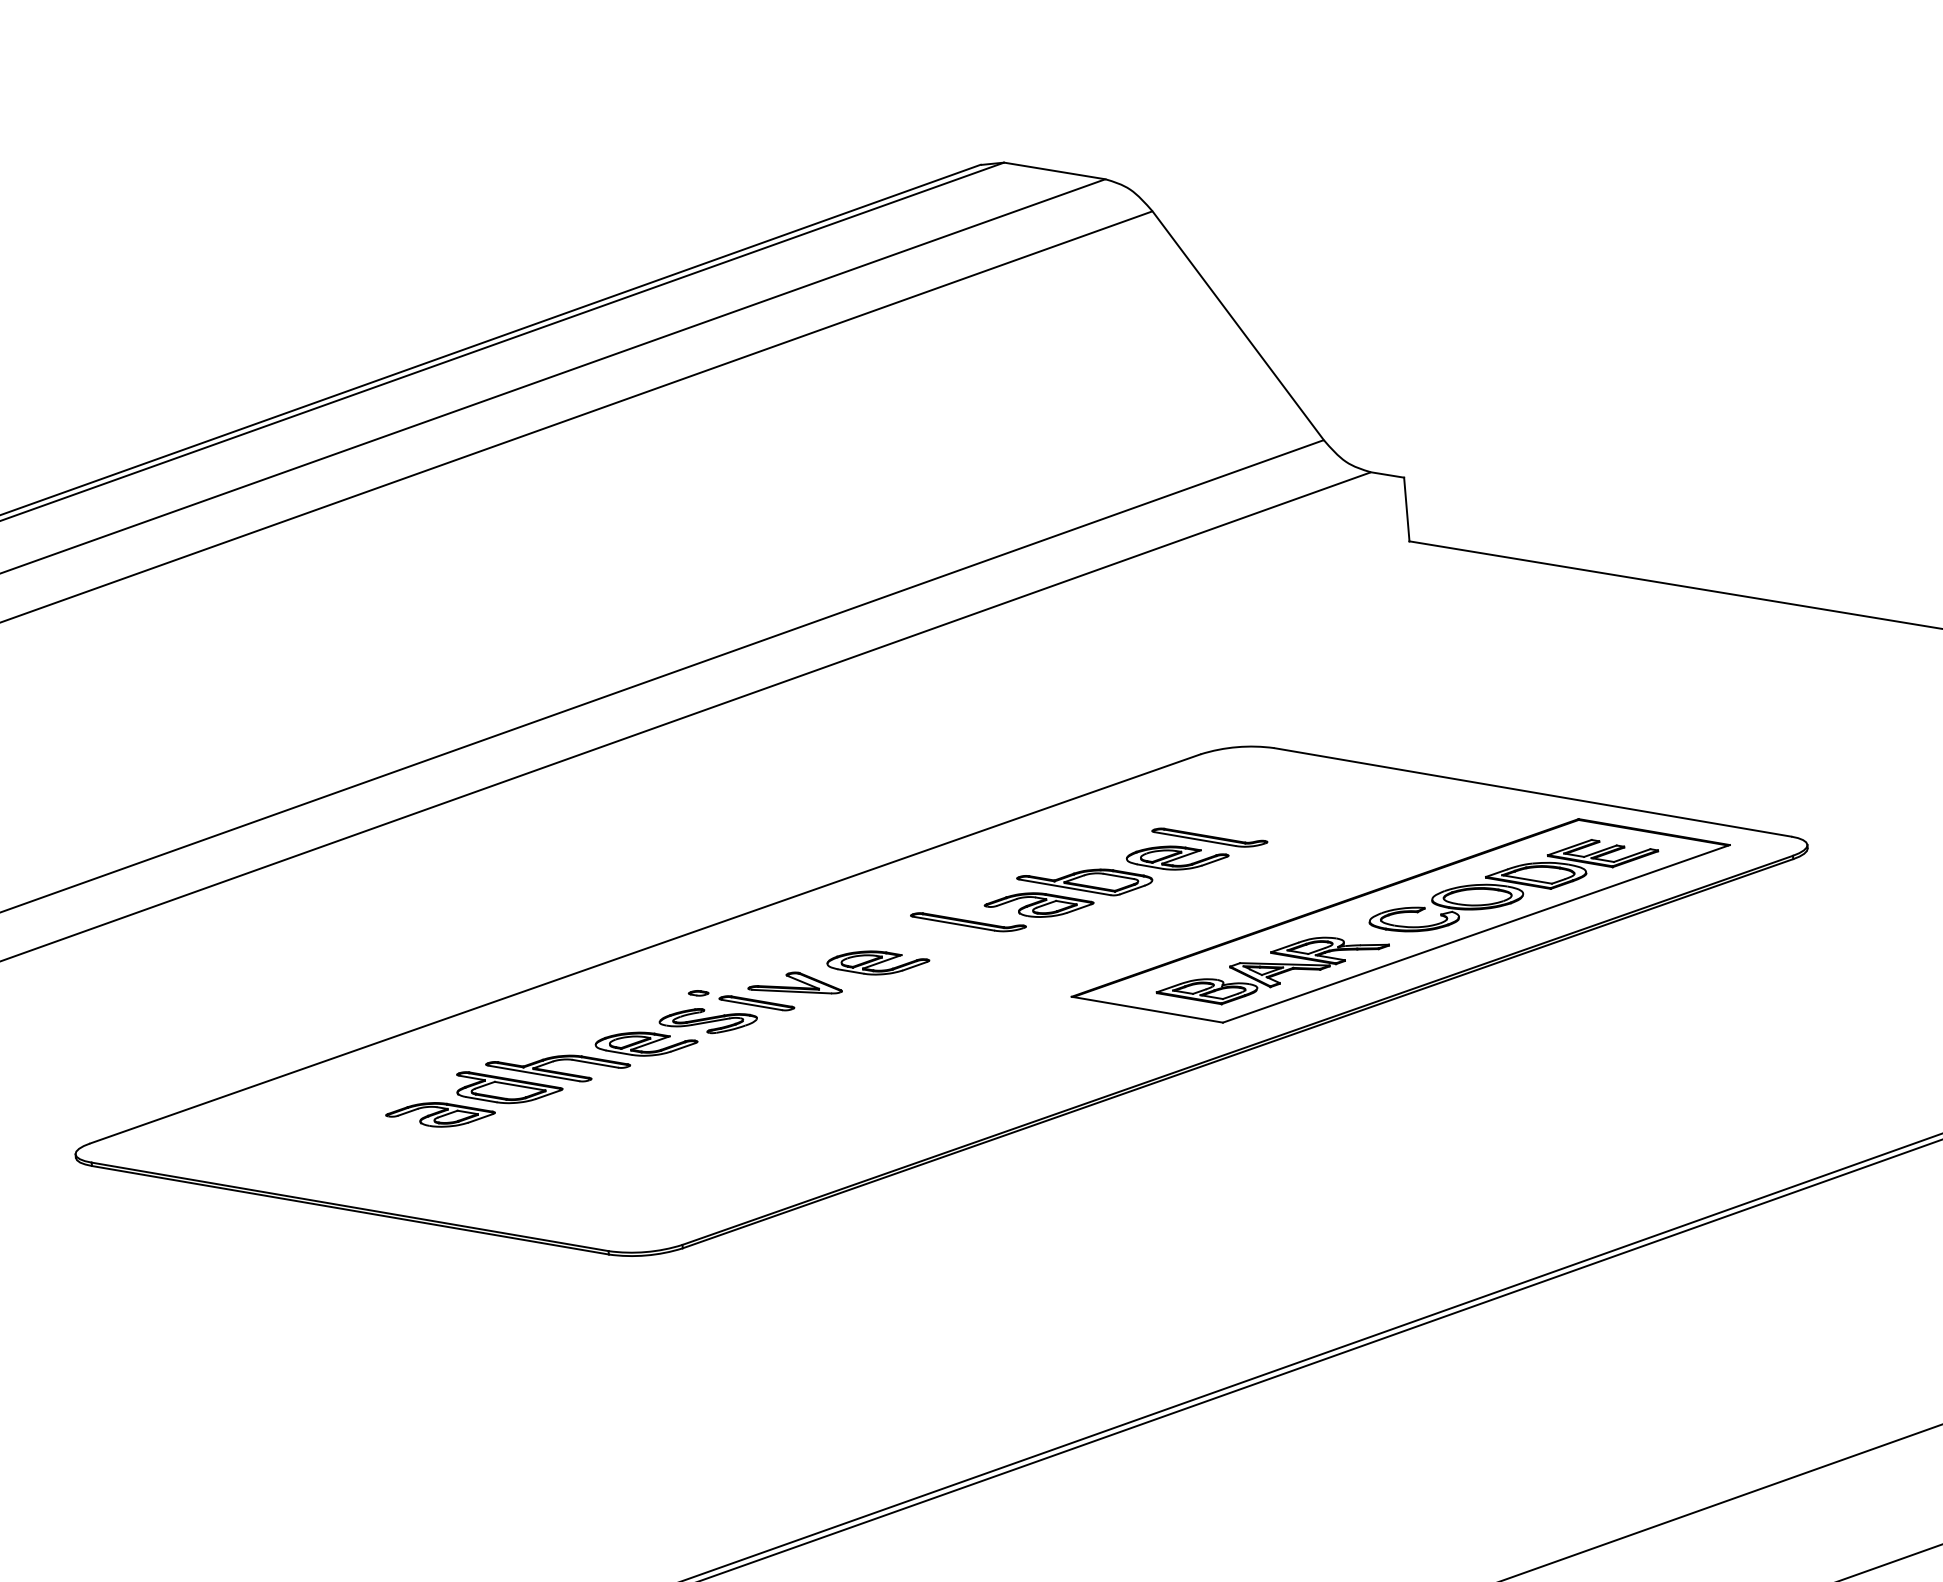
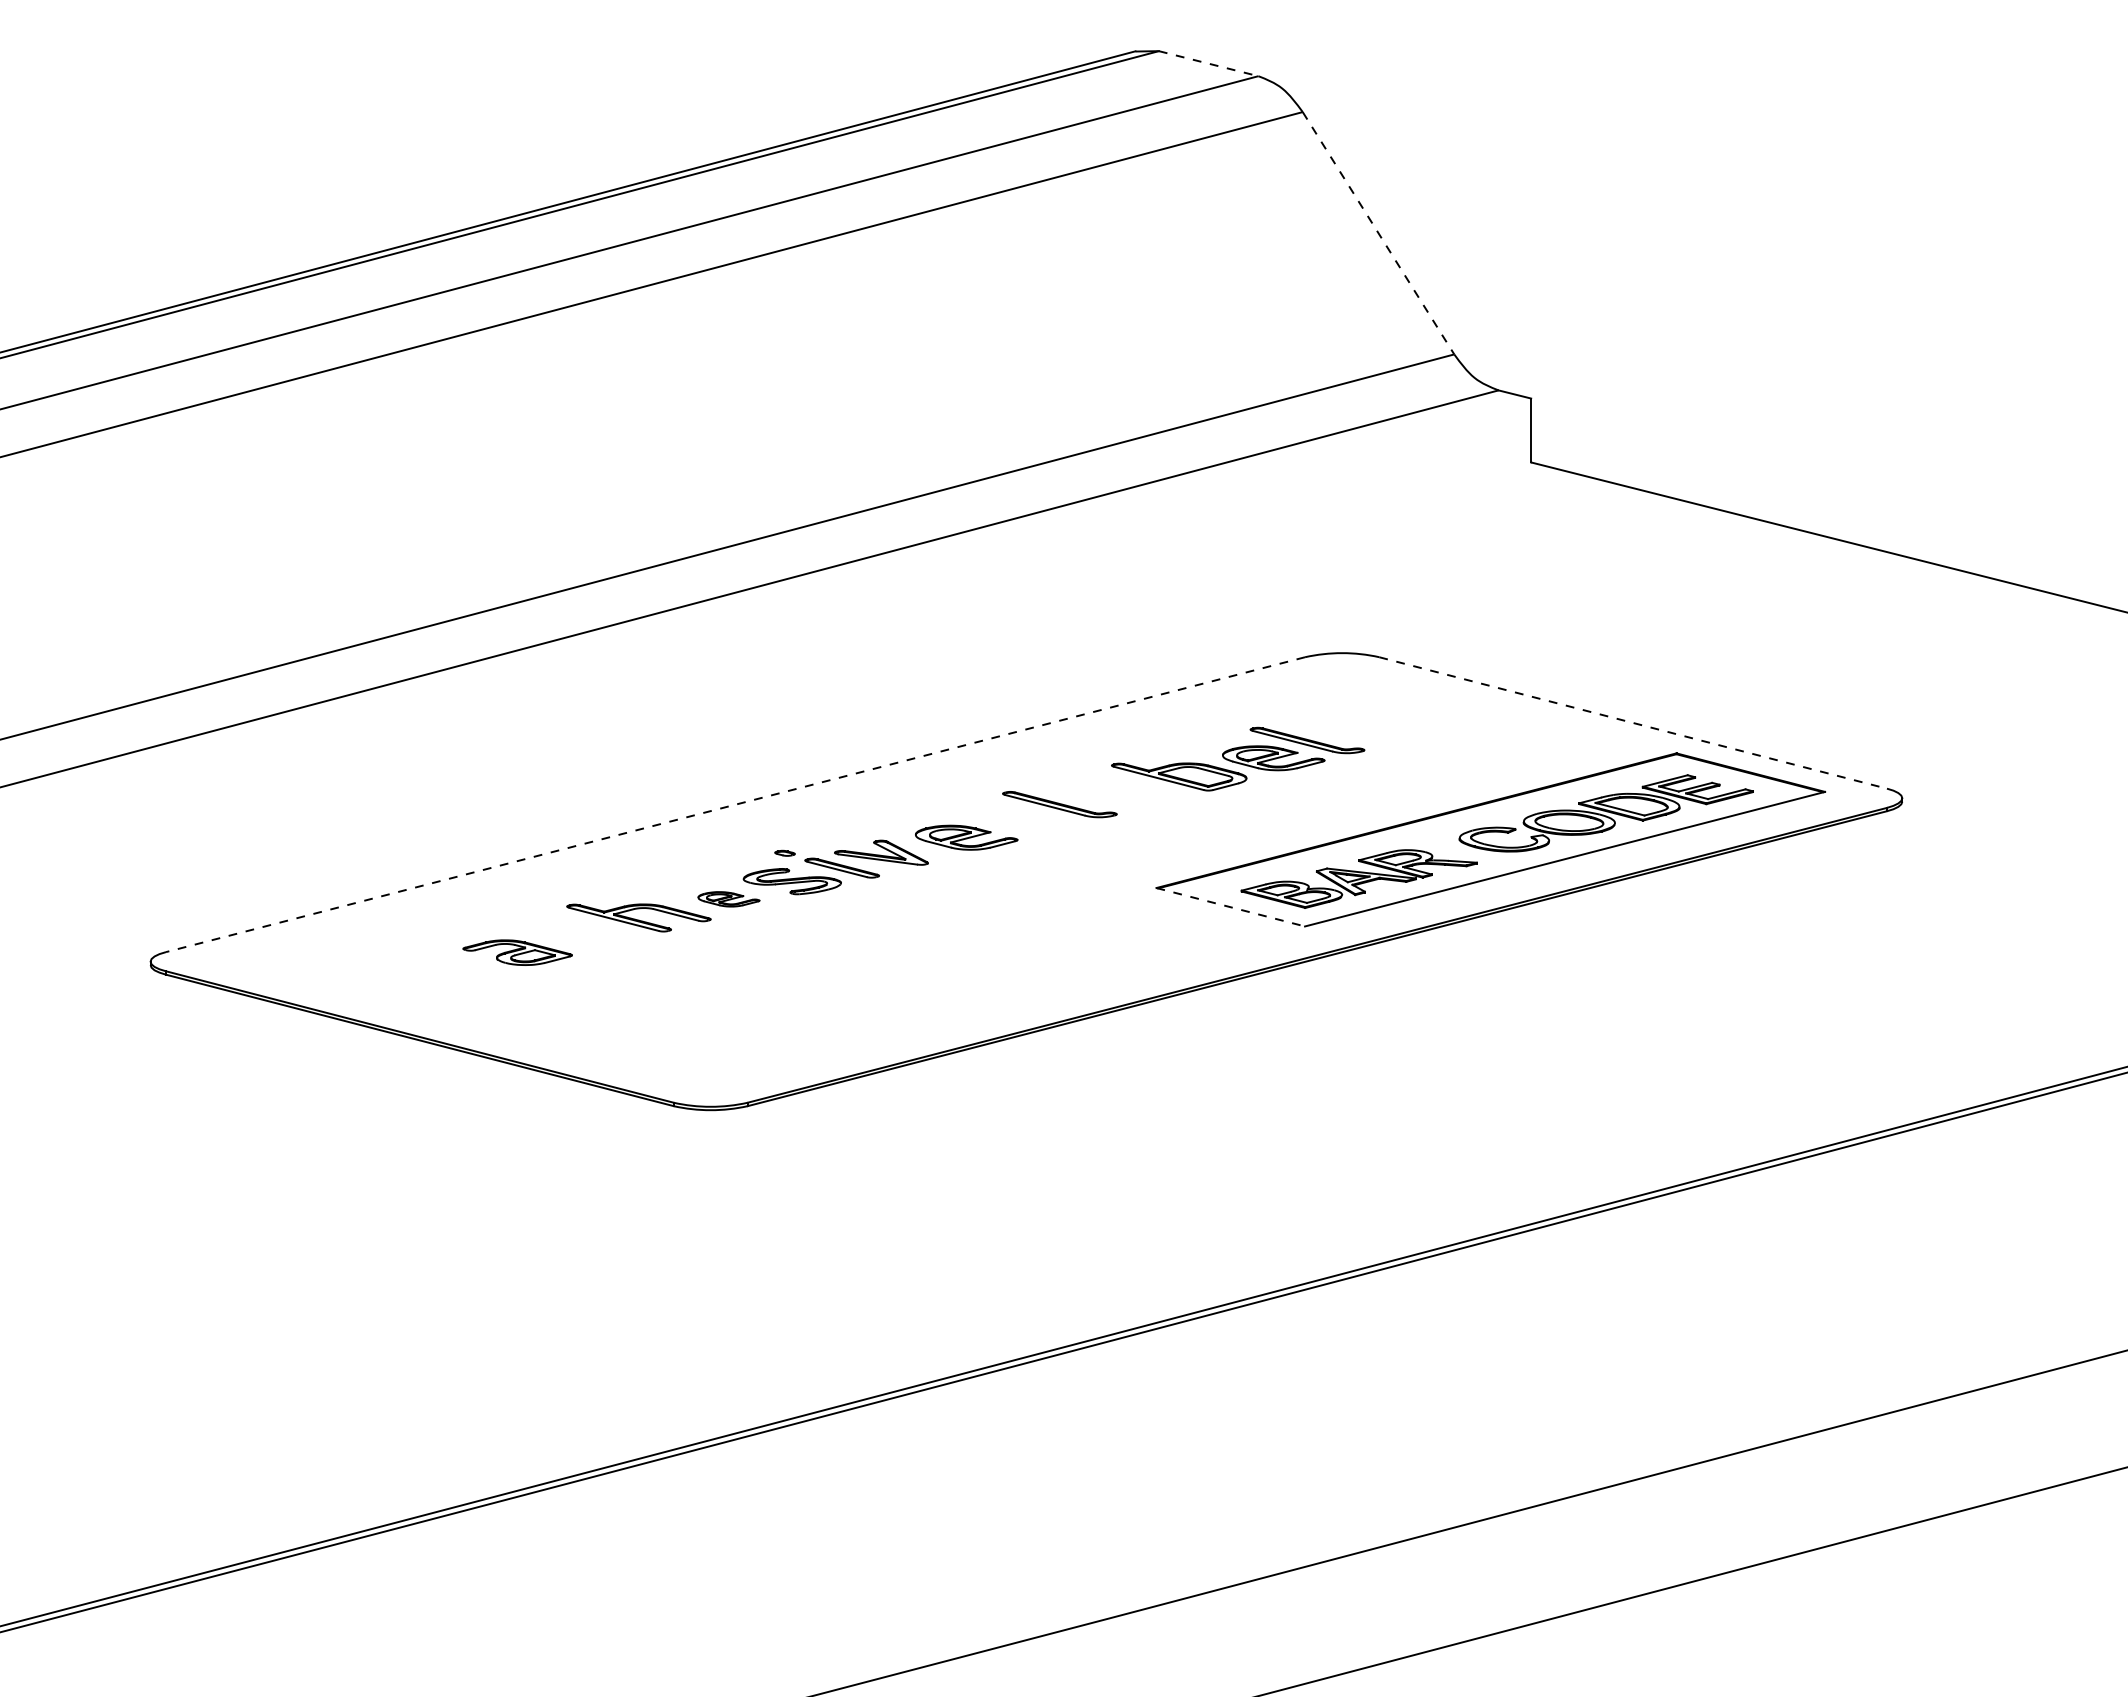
line: (1055, 170) -> (1209, 63), solid -> dashed
line: (1238, 325) -> (1378, 233), solid -> dashed
line: (1533, 792) -> (1633, 723), solid -> dashed
part: (1038, 904) -> (1131, 793), removed
line: (645, 948) -> (735, 804), solid -> dashed
line: (1147, 1009) -> (1230, 907), solid -> dashed
part: (646, 1044) -> (728, 899), size x0.6
part: (509, 1085) -> (588, 929), removed

